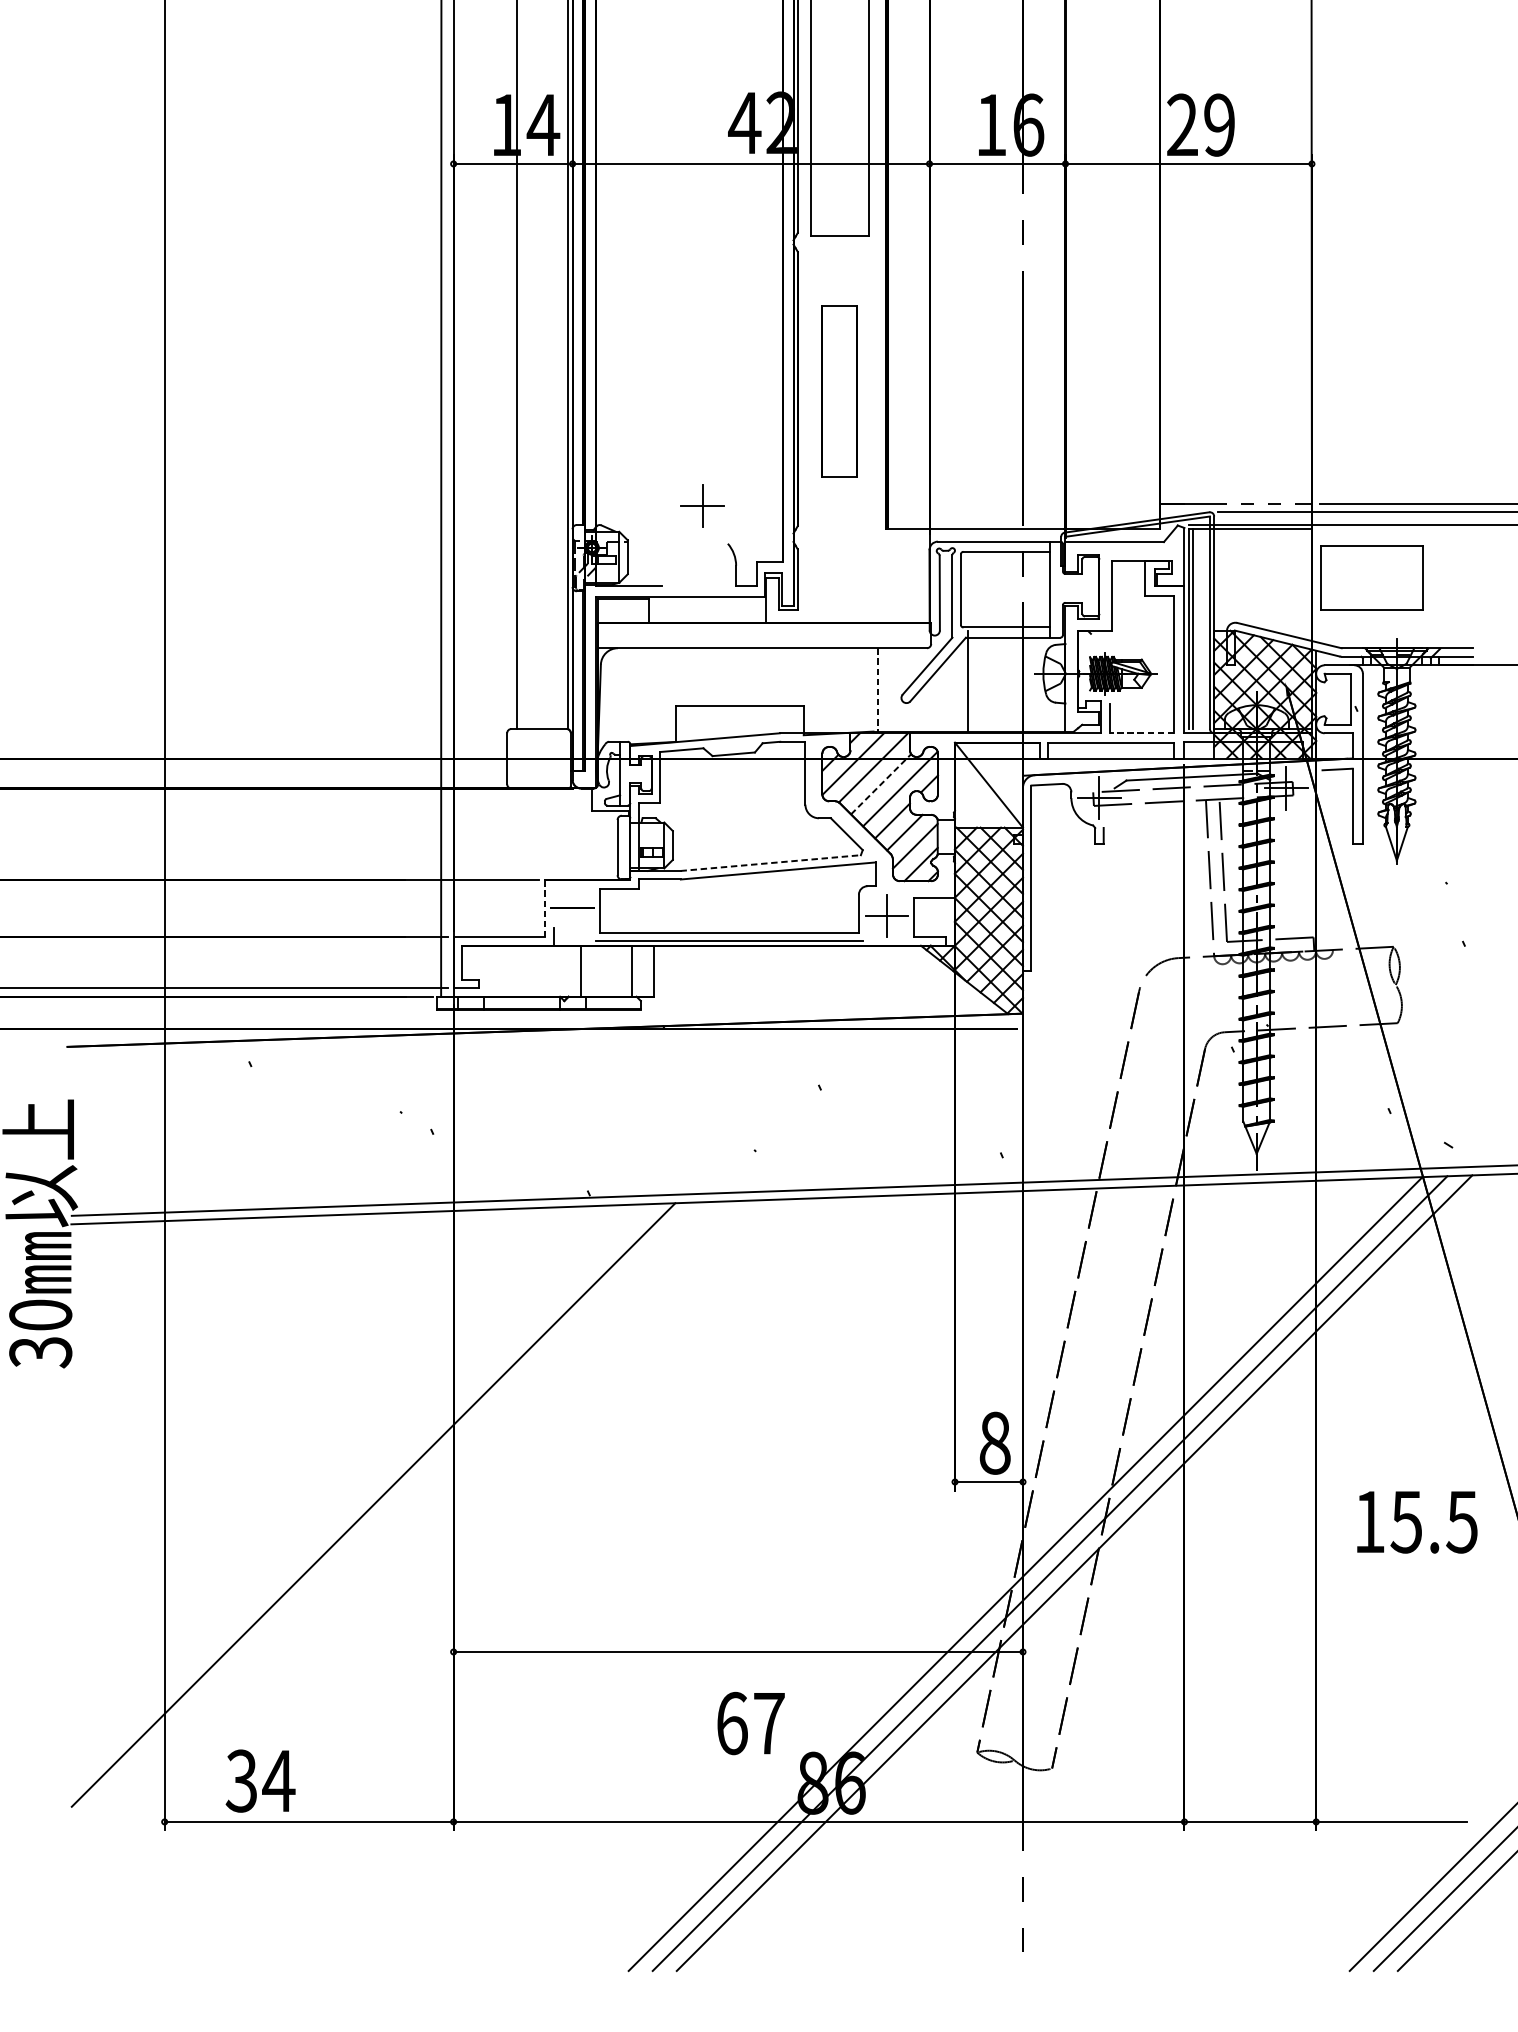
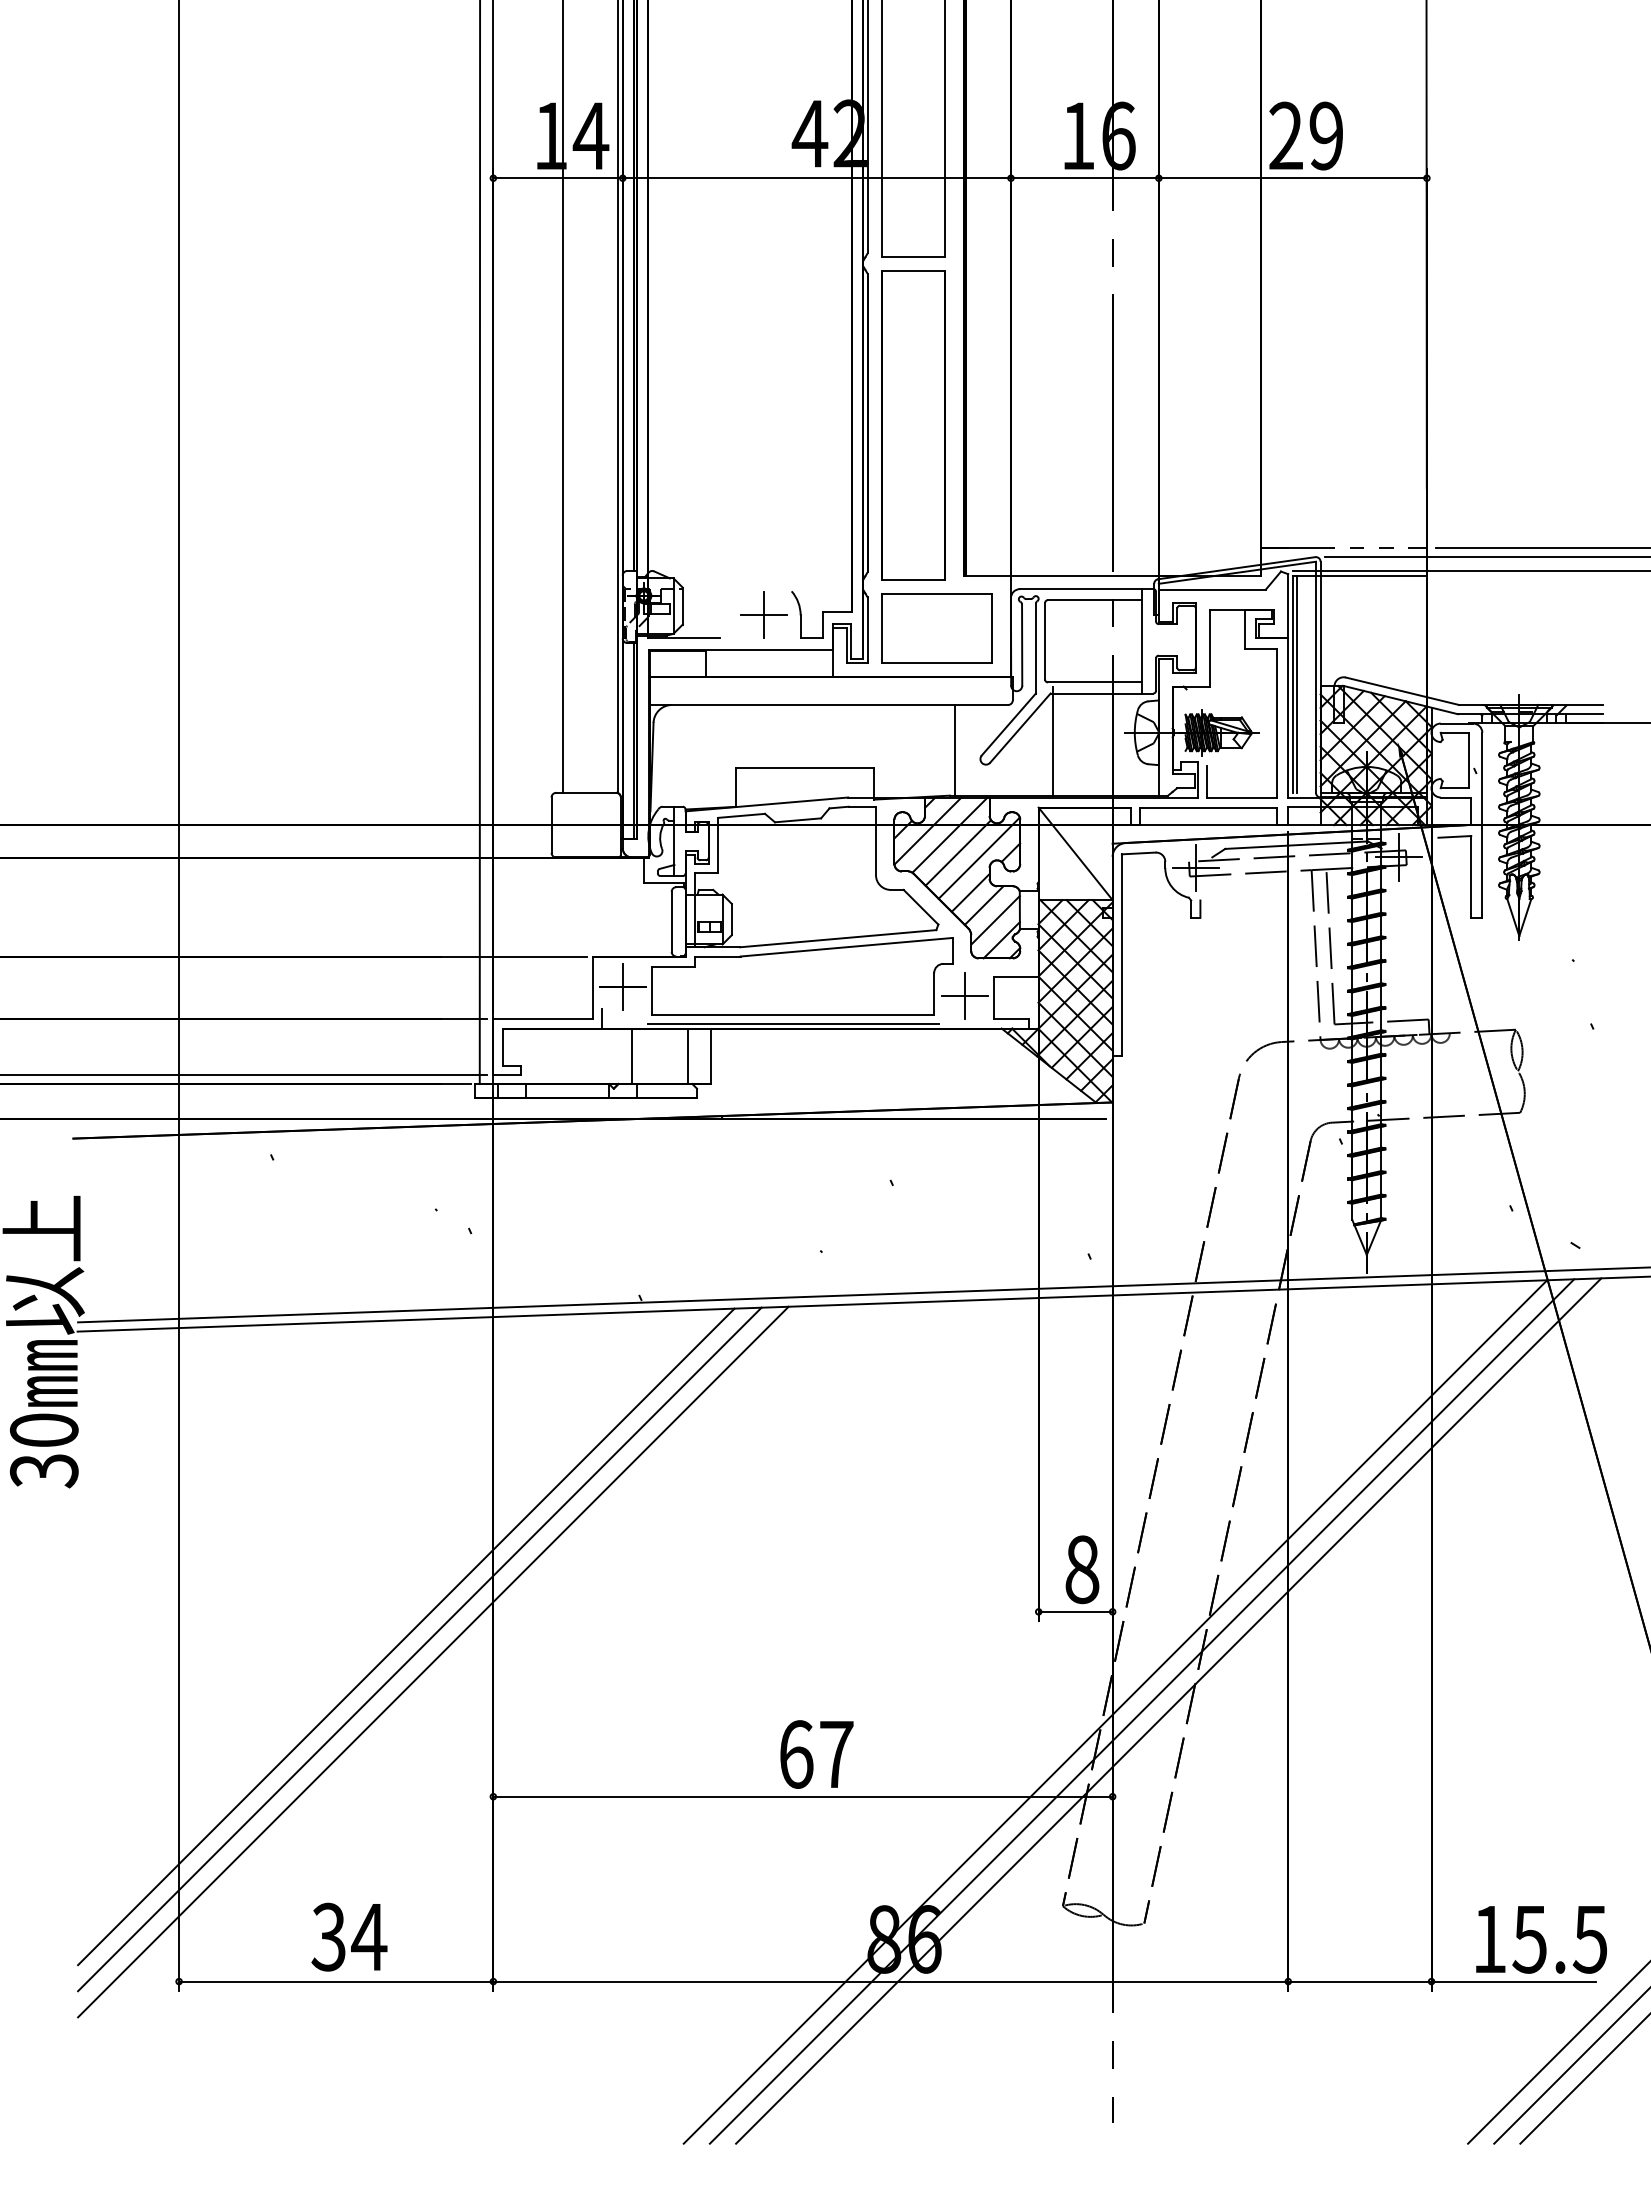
part: (839, 391) -> (913, 425), size x1.67
part: (701, 505) -> (763, 614), moved
part: (1371, 577) -> (936, 628), moved
line: (877, 690) -> (954, 750), dashed -> solid
line: (1141, 733) -> (1241, 797), dashed -> solid
line: (881, 783) -> (958, 852), dashed -> solid
line: (770, 862) -> (838, 938), dashed -> solid
line: (545, 907) -> (593, 987), dashed -> solid
line: (572, 907) -> (622, 986), added
line: (385, 1516) -> (419, 1649), added
text: (1417, 1522) -> (1541, 1939), moved
line: (398, 1527) -> (433, 1661), added
text: (750, 1723) -> (816, 1754), moved
text: (260, 1780) -> (349, 1936), moved

